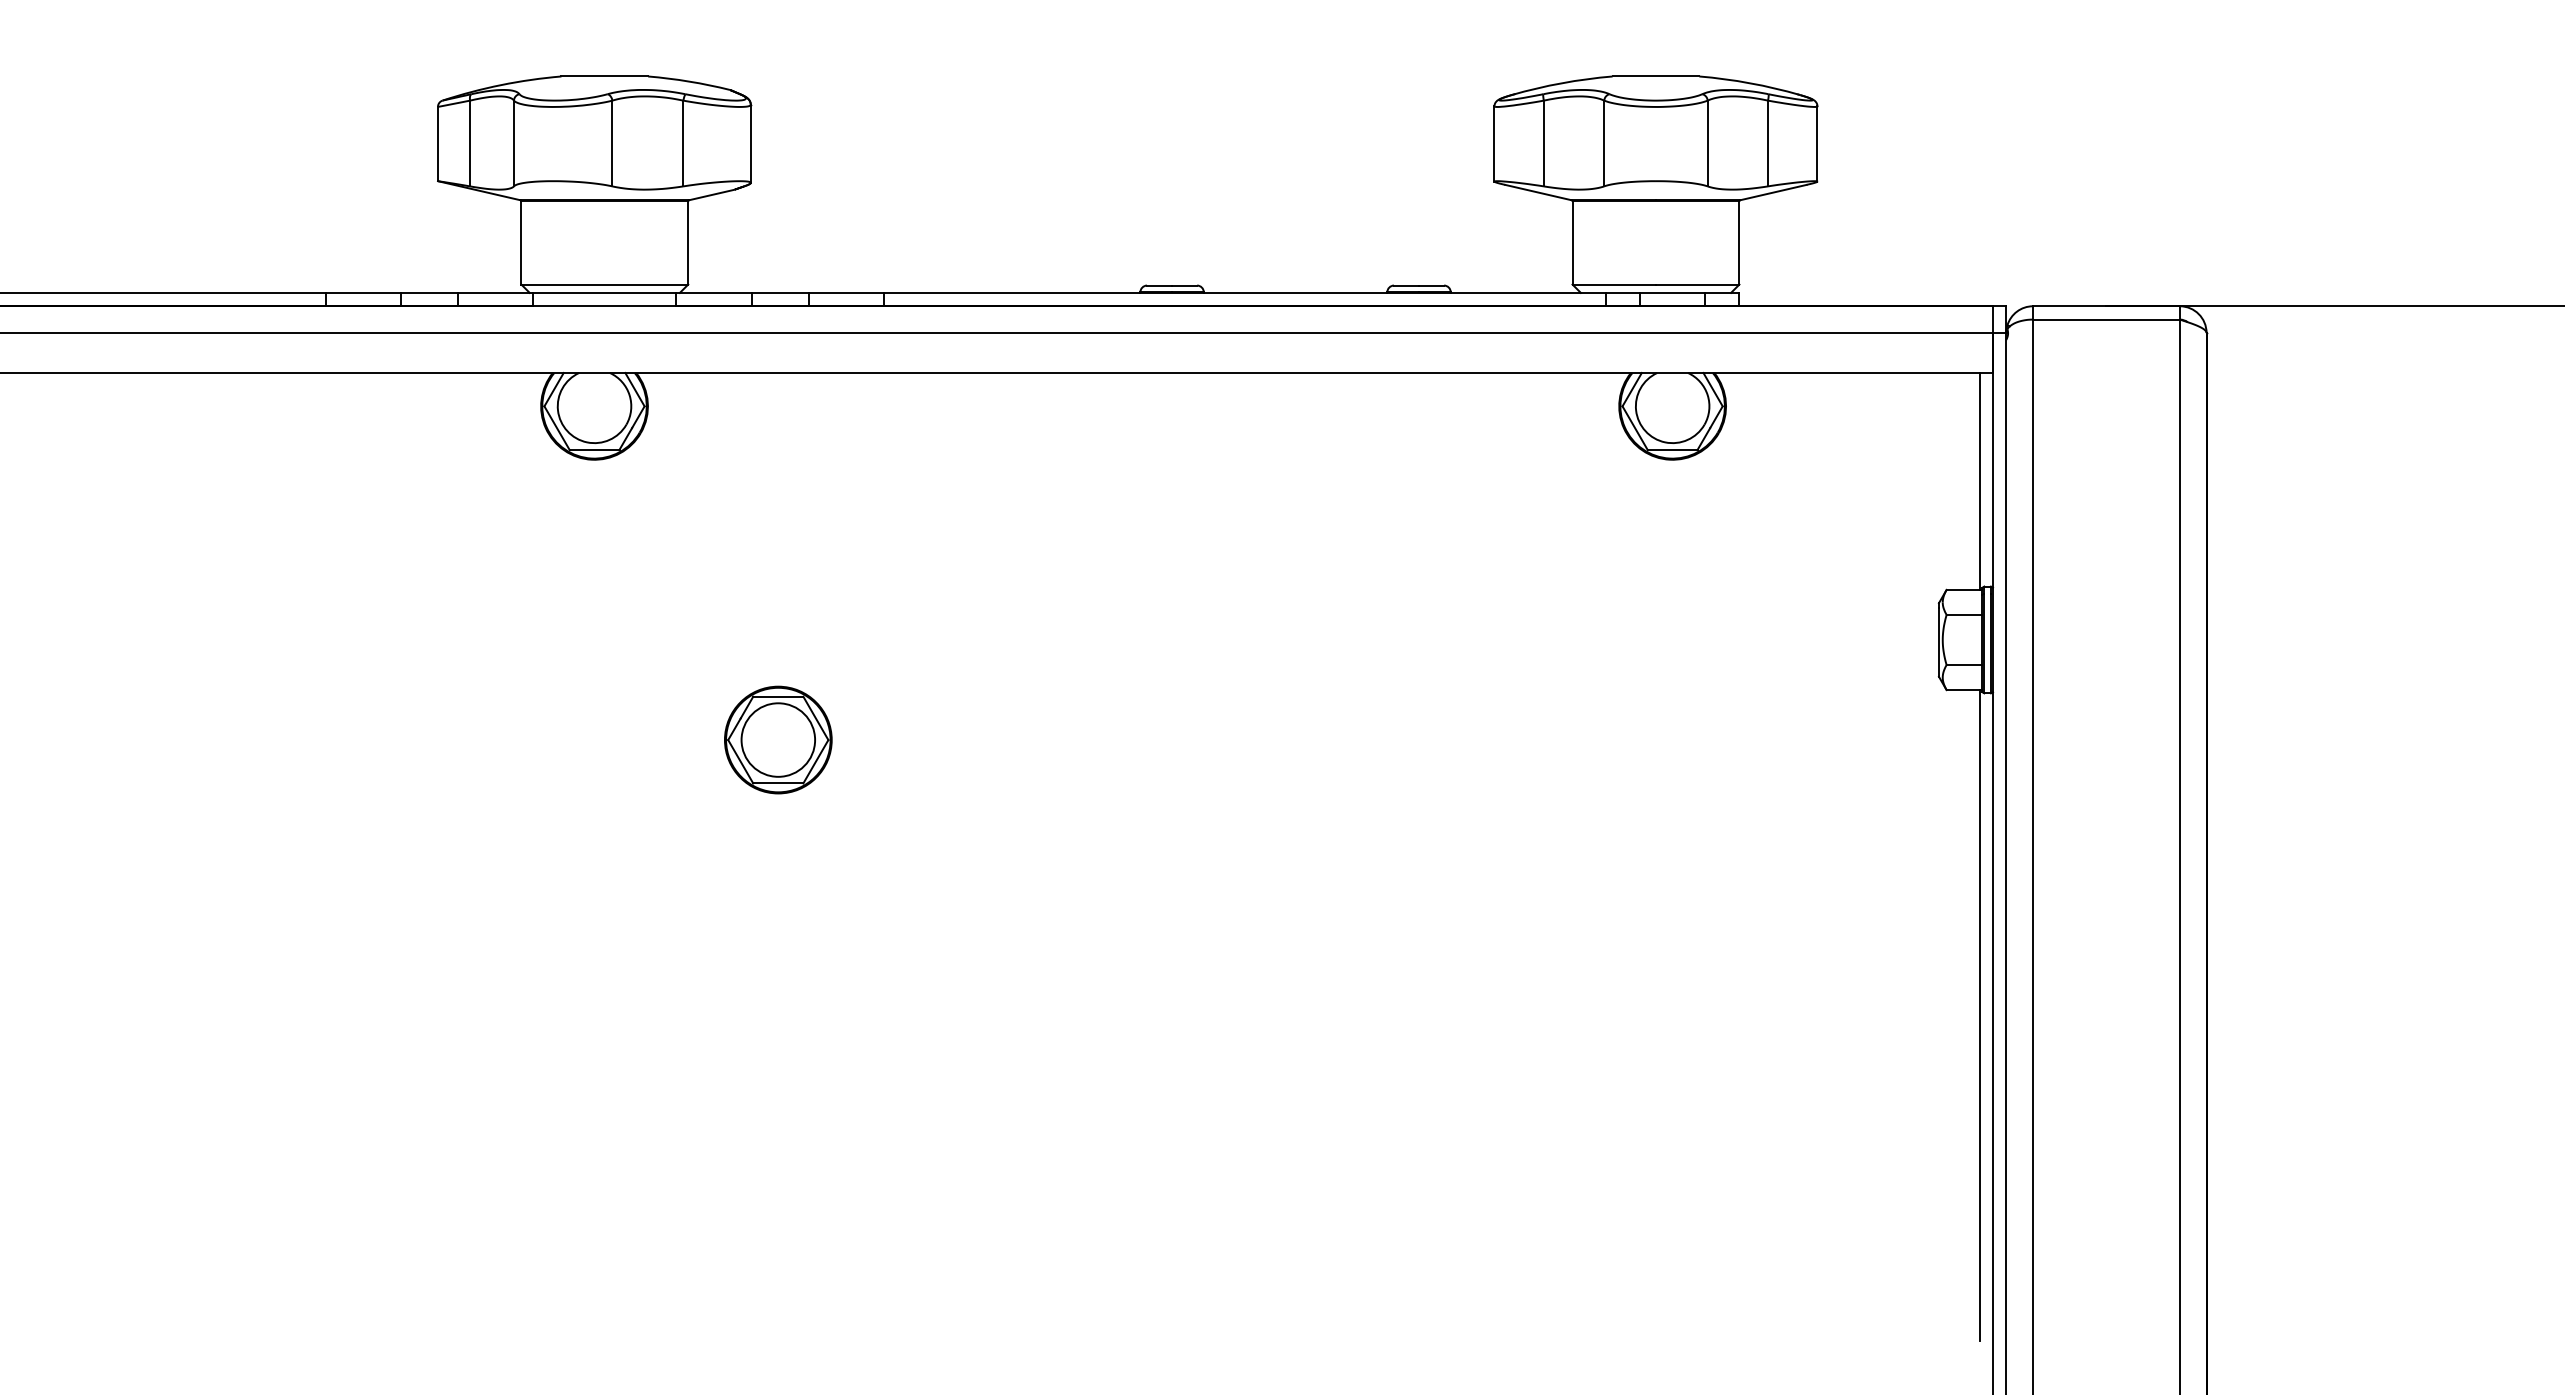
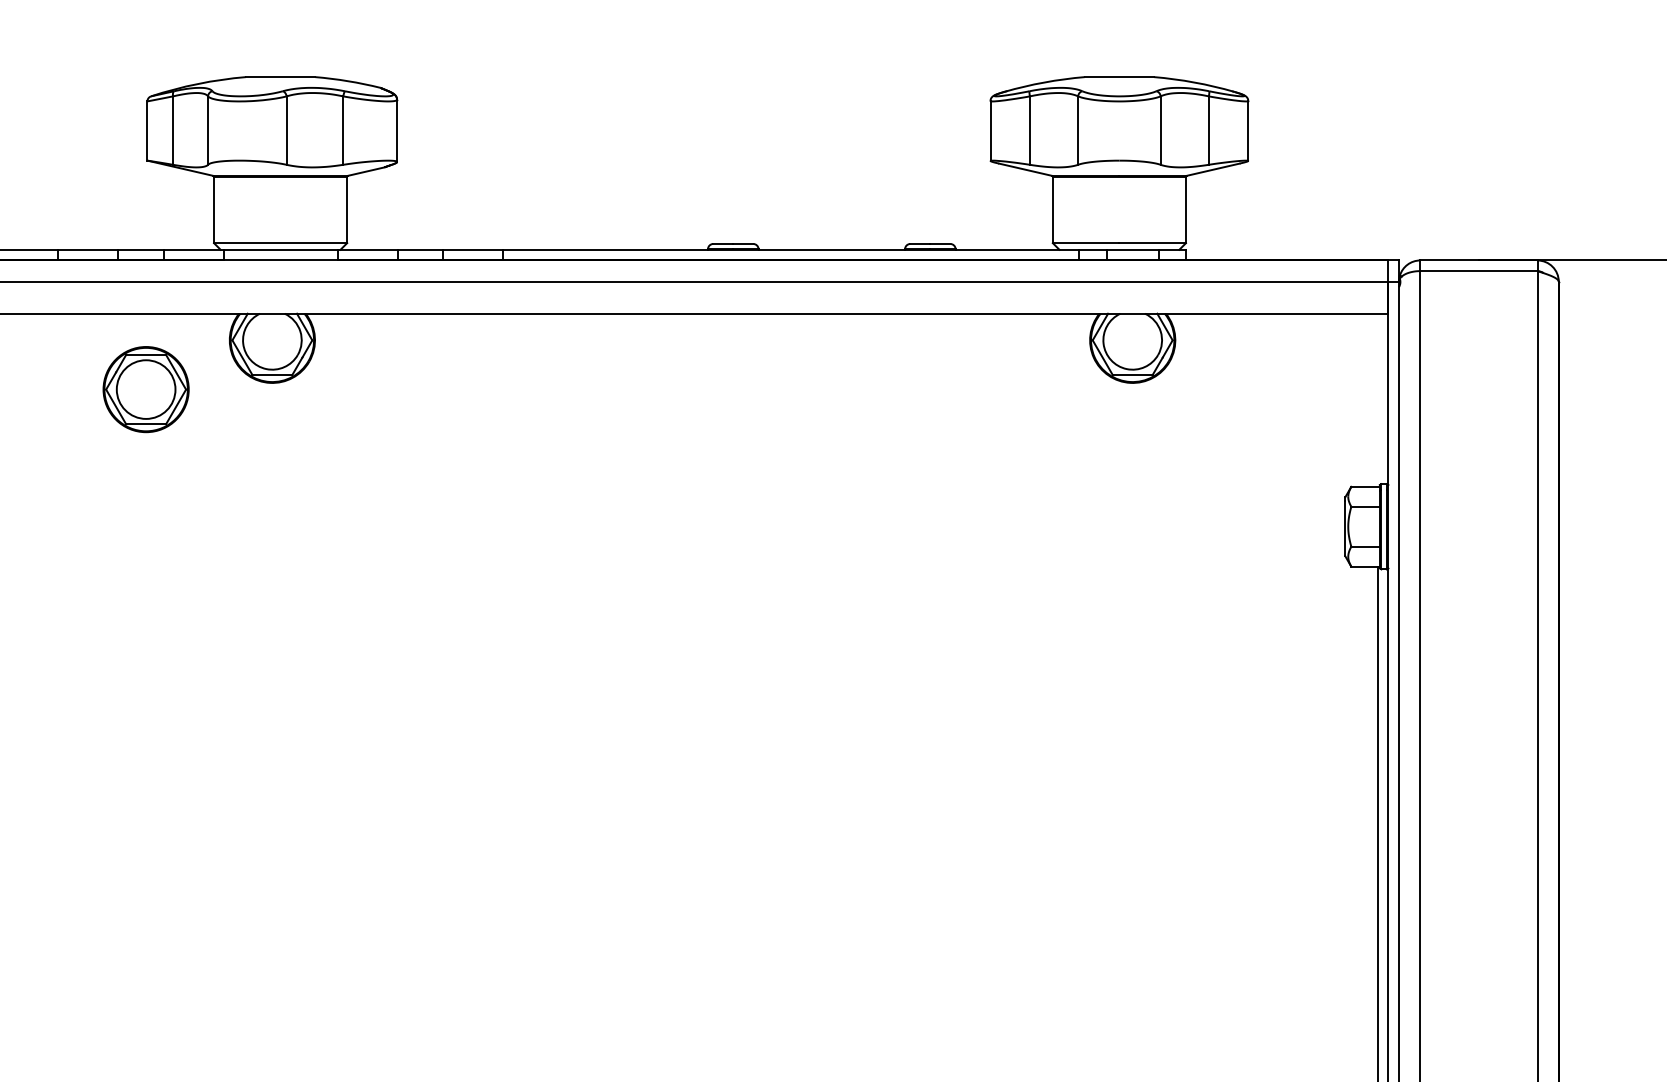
line: (1979, 481) -> (1377, 400), removed
part: (778, 739) -> (146, 389), moved

